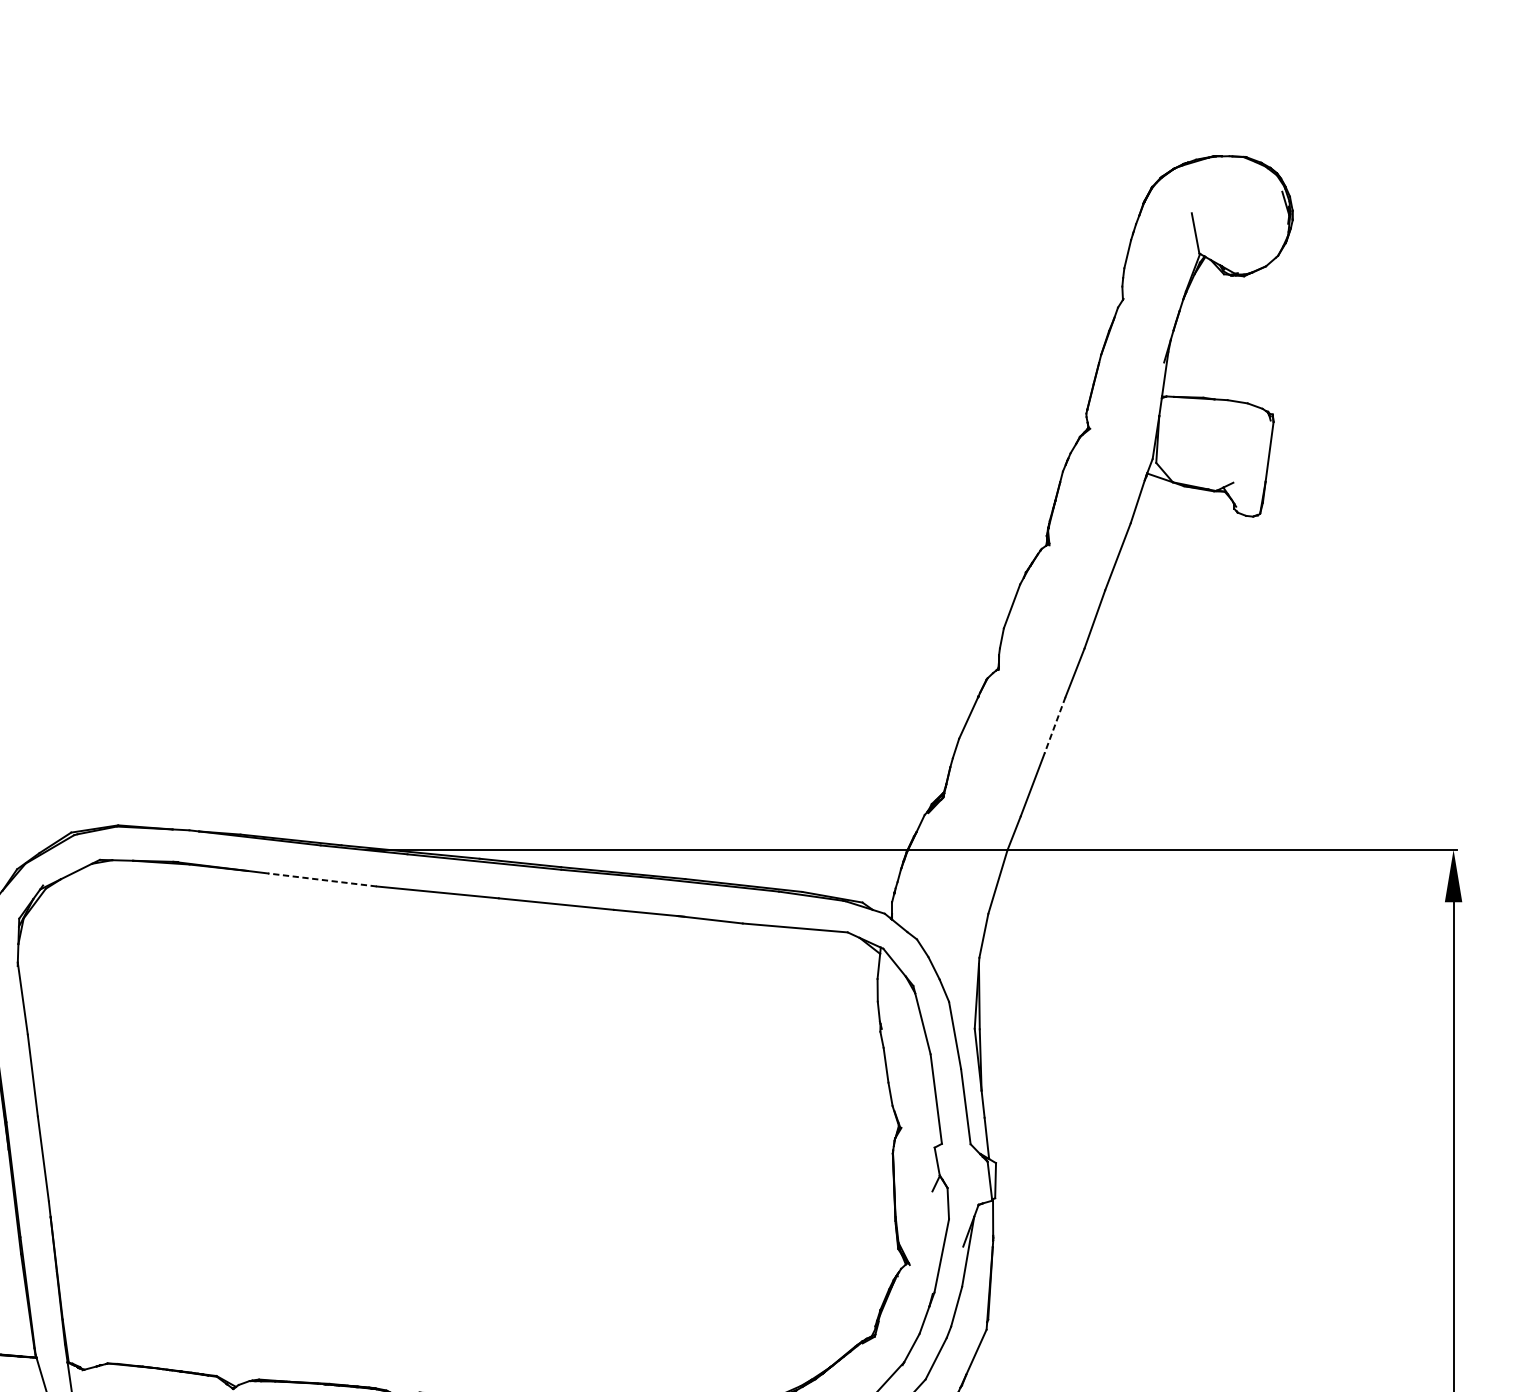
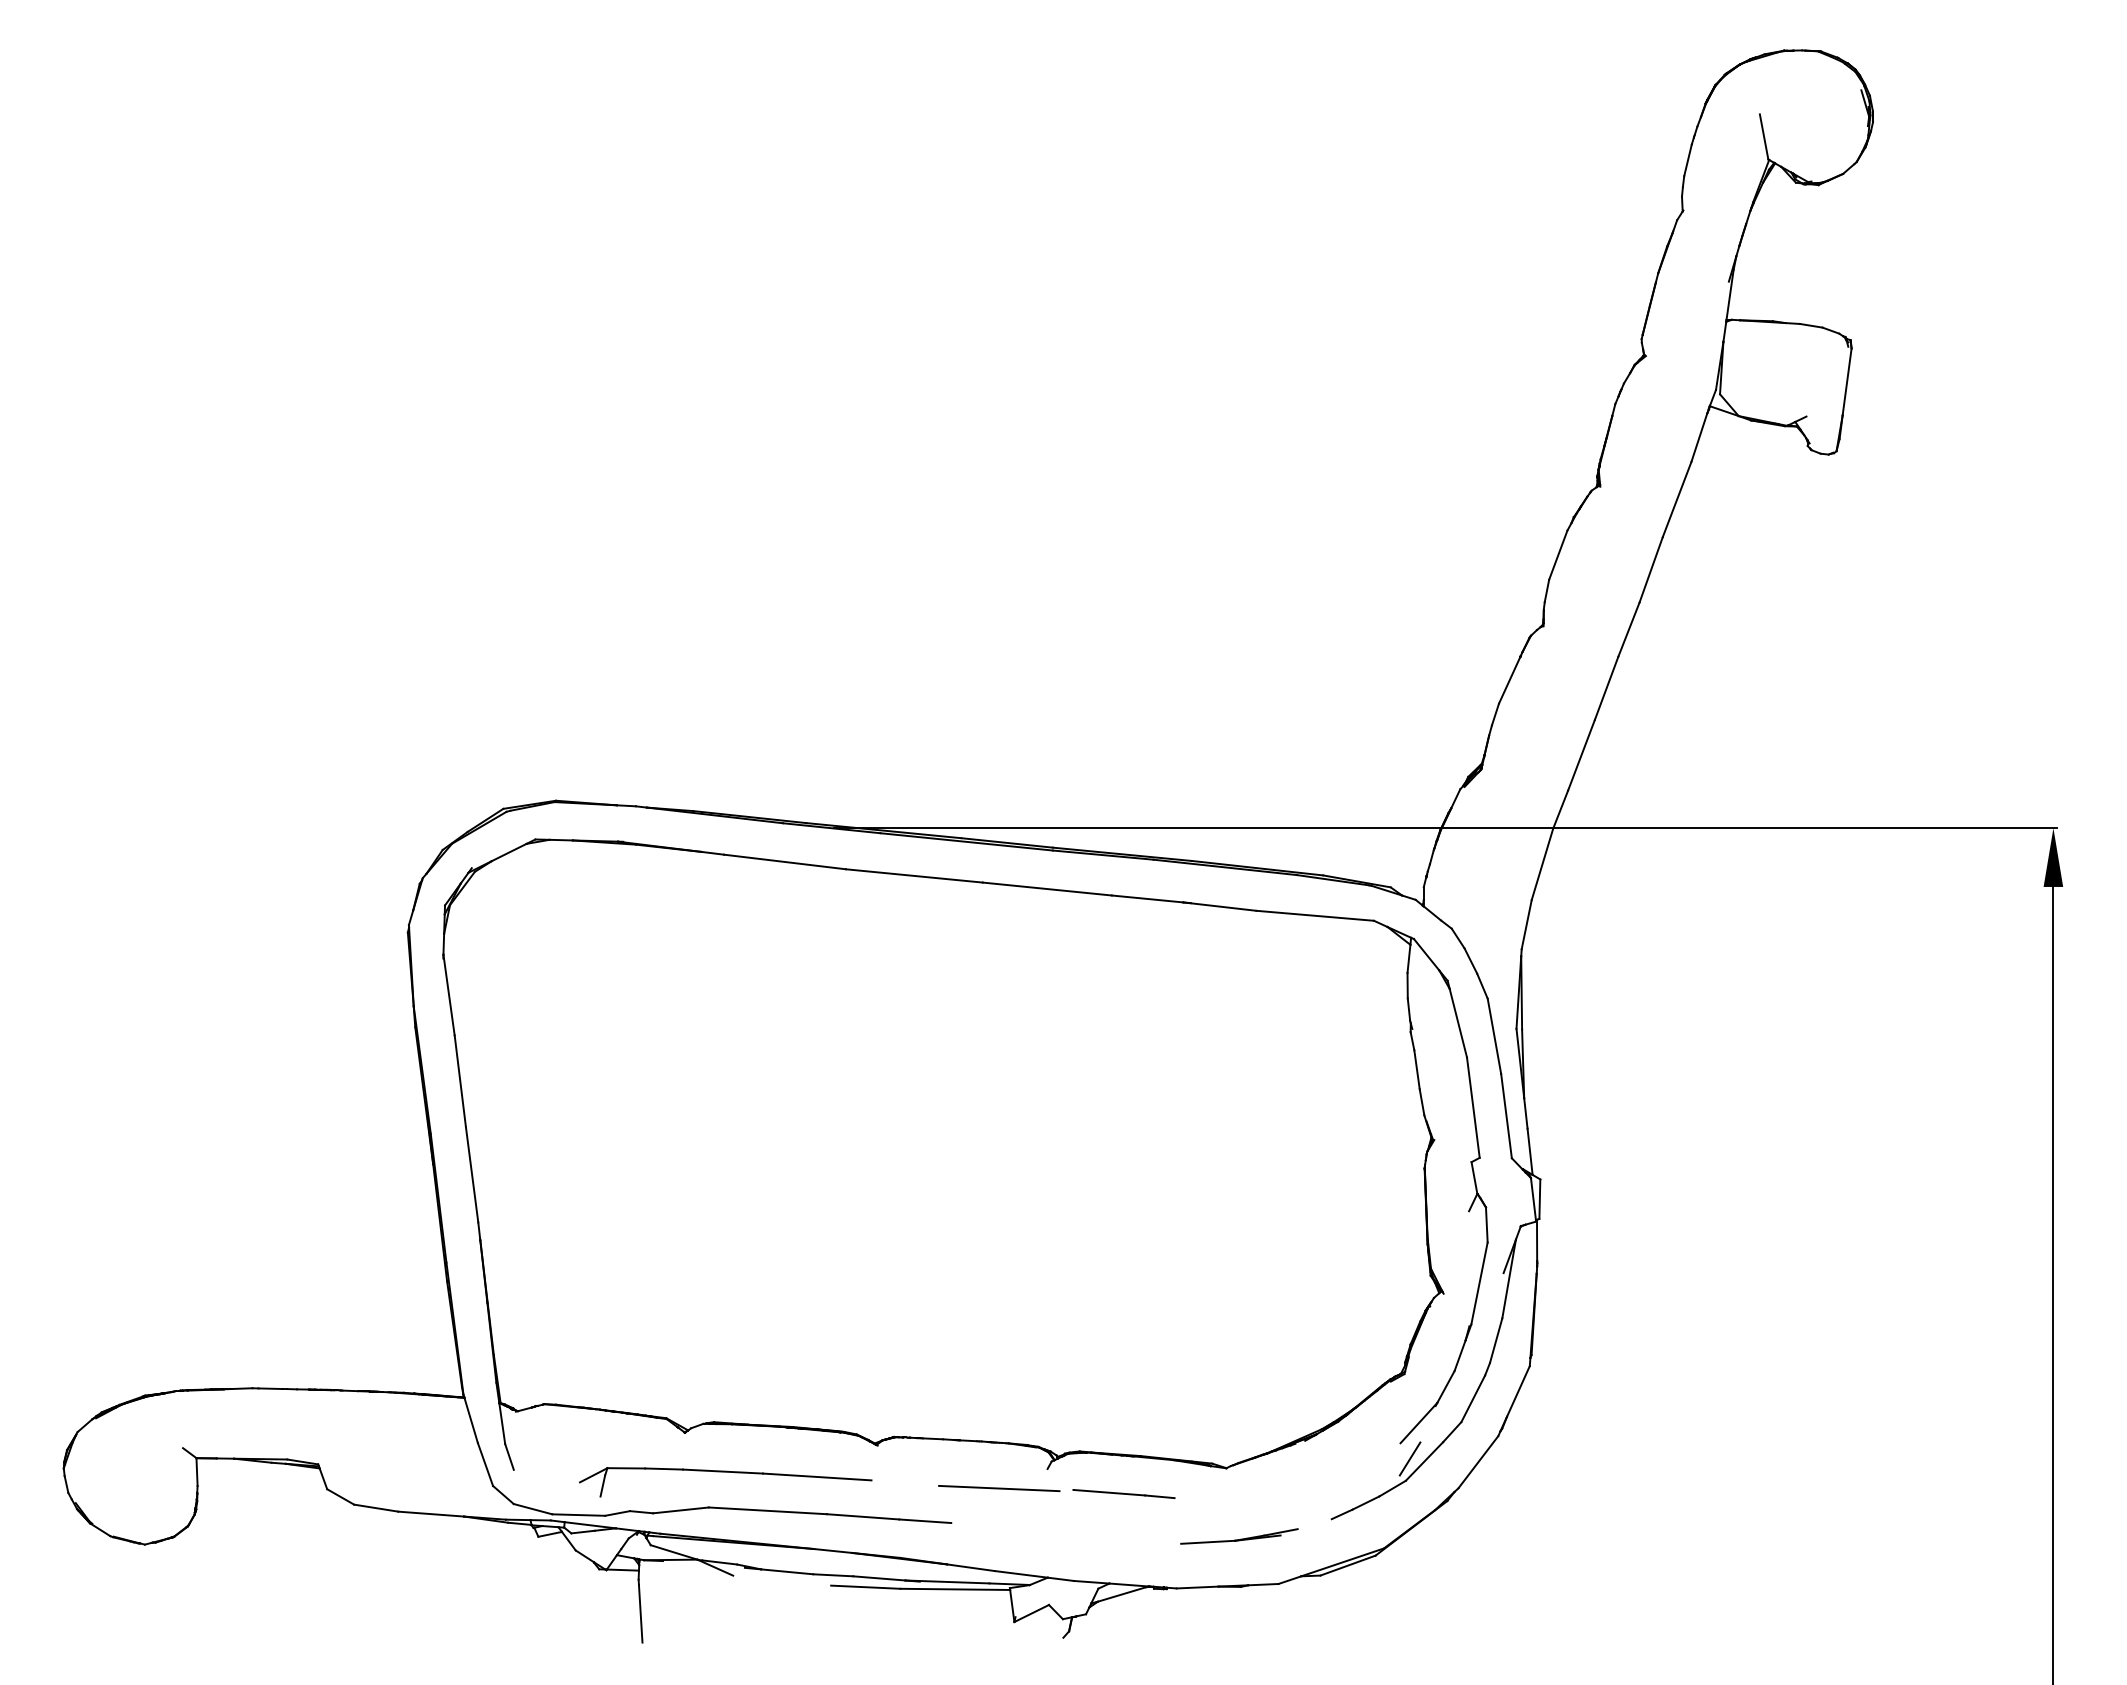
line: (1055, 725) -> (1606, 688), dashed -> solid
line: (321, 879) -> (784, 861), dashed -> solid

